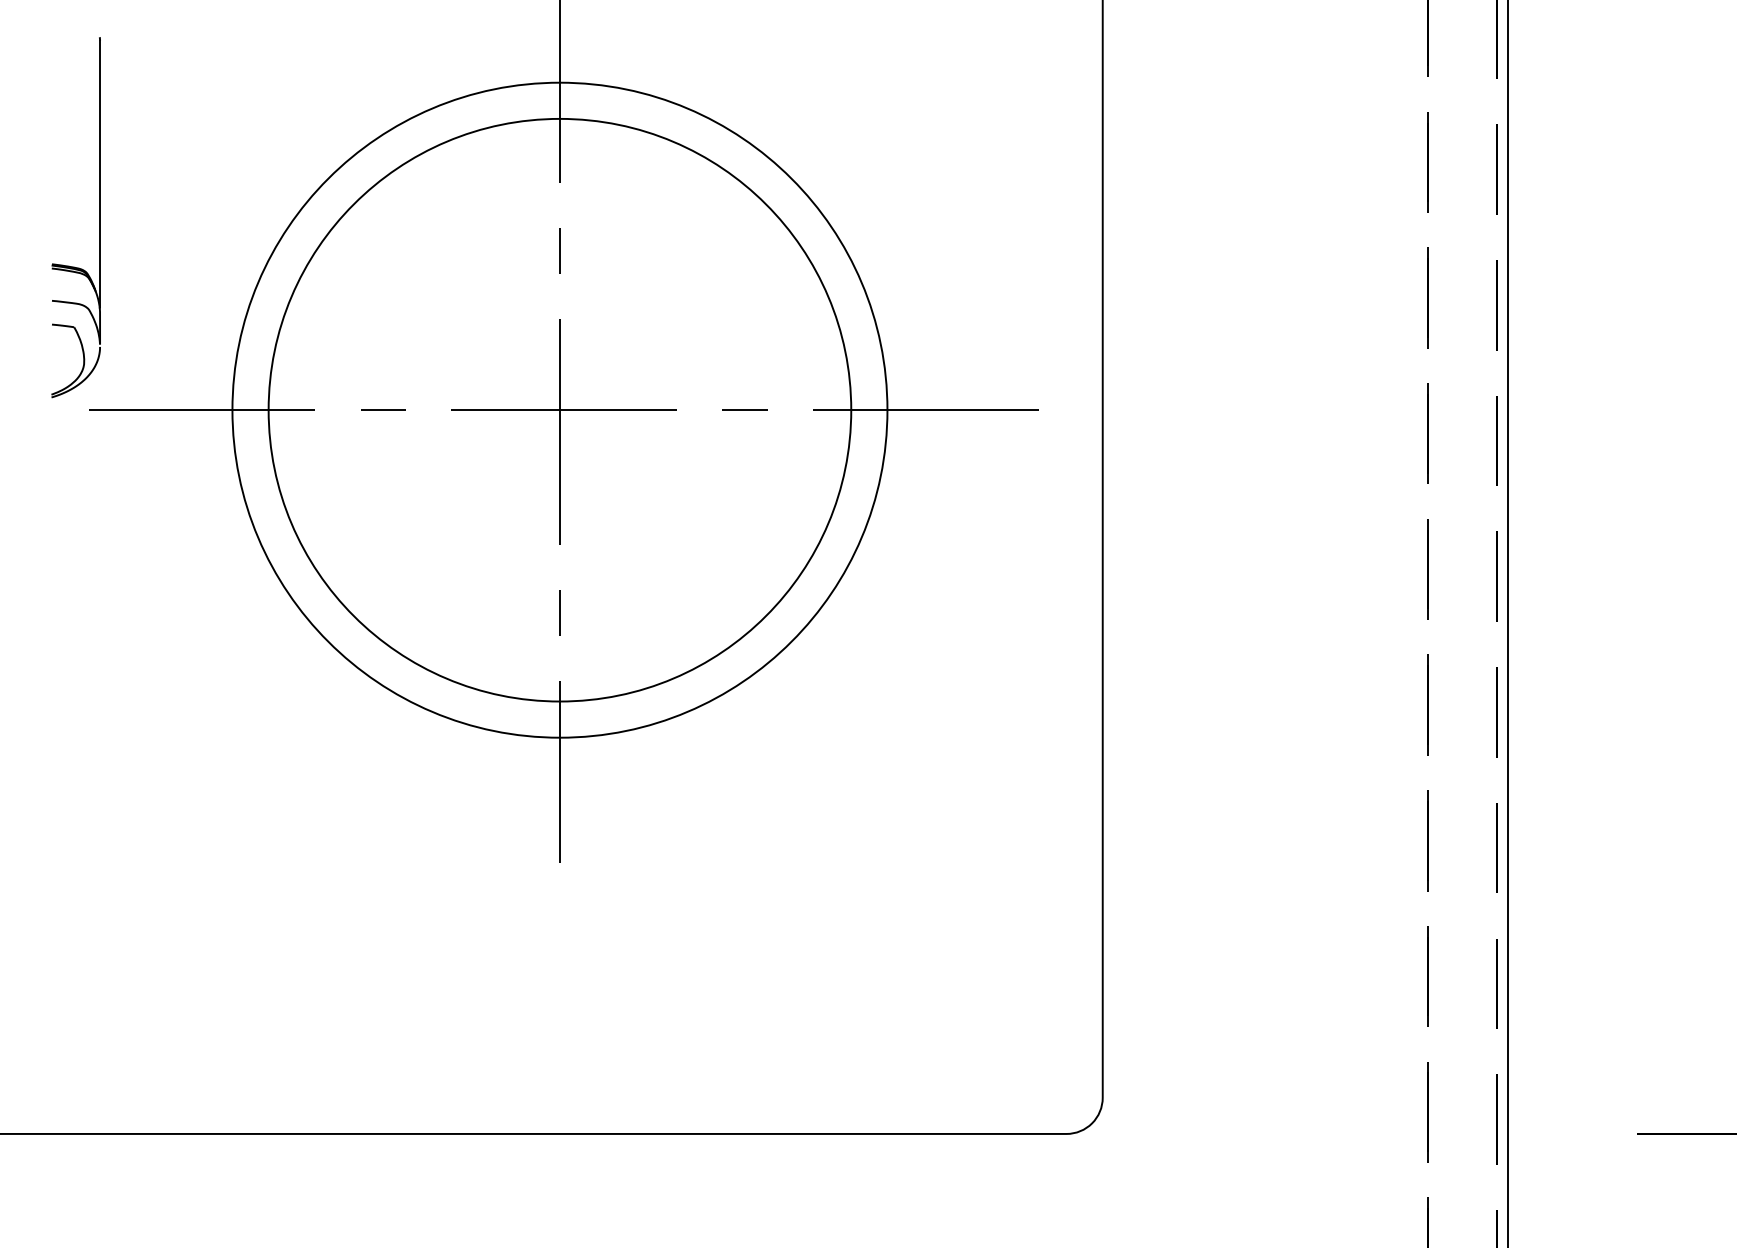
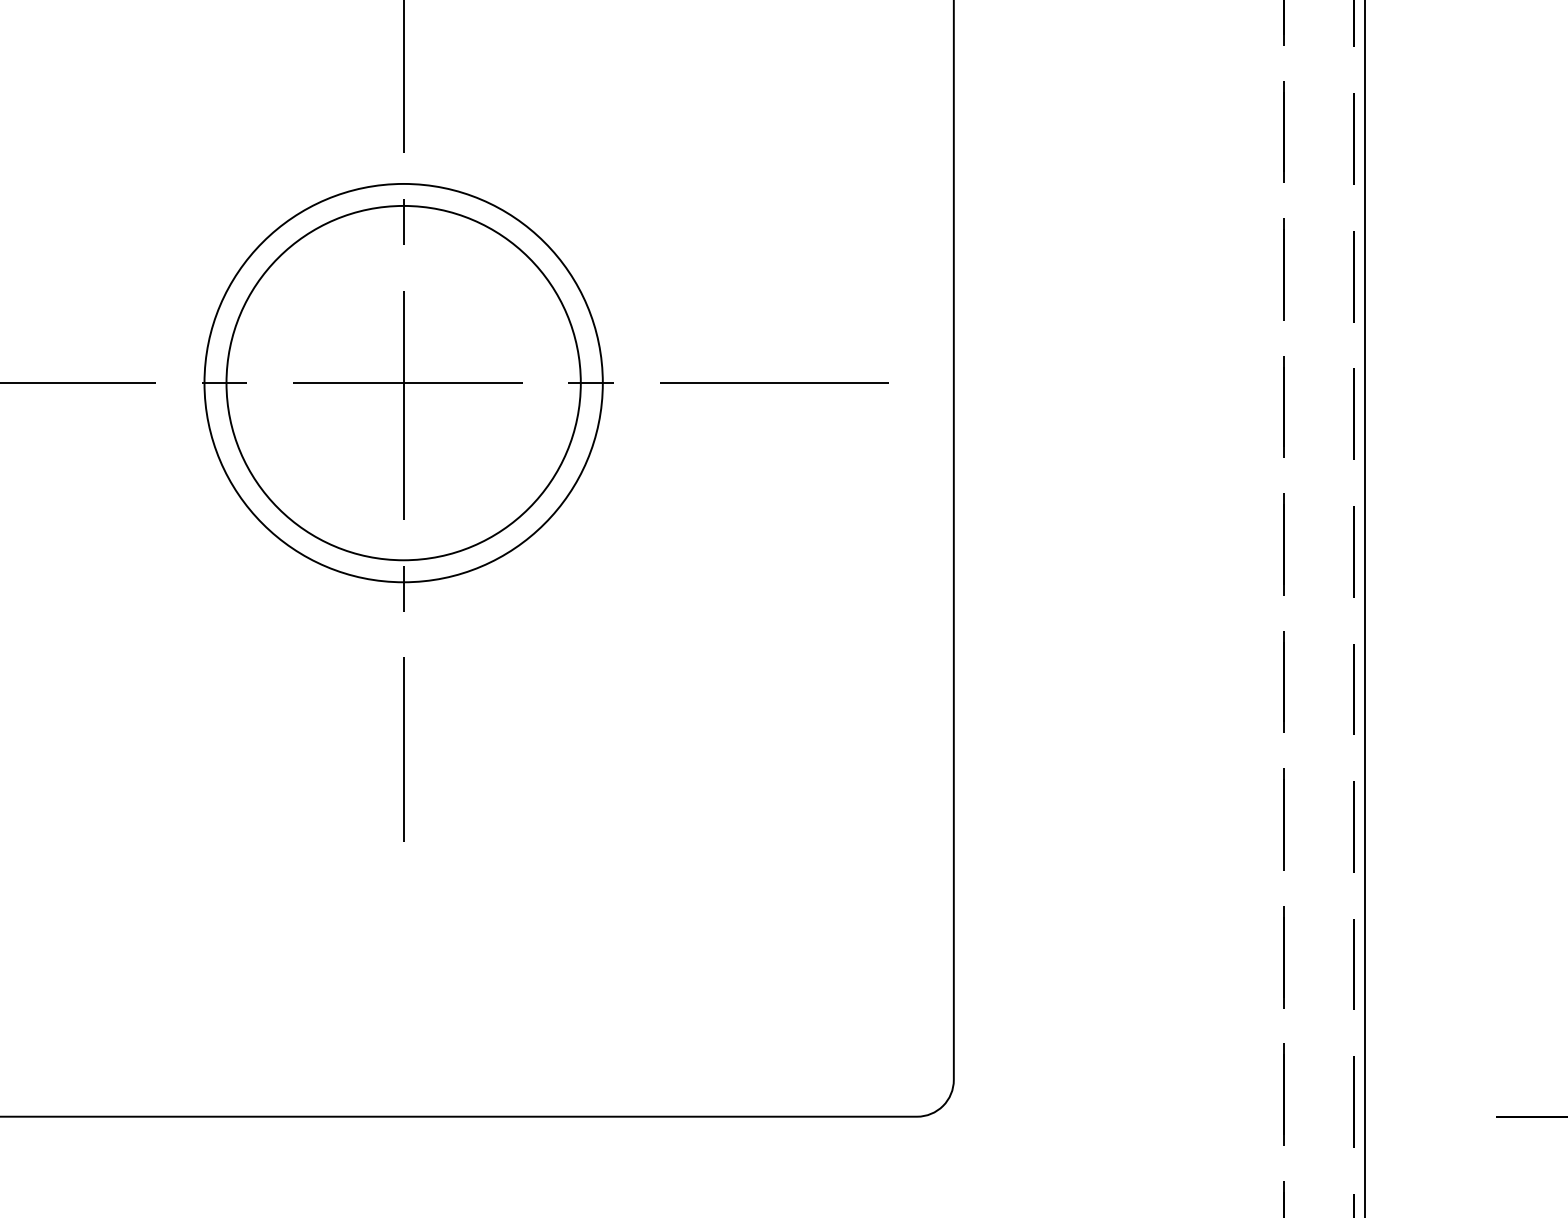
circle: (559, 409) -> (403, 382), size x0.6
circle: (559, 409) -> (403, 382), size x0.6

